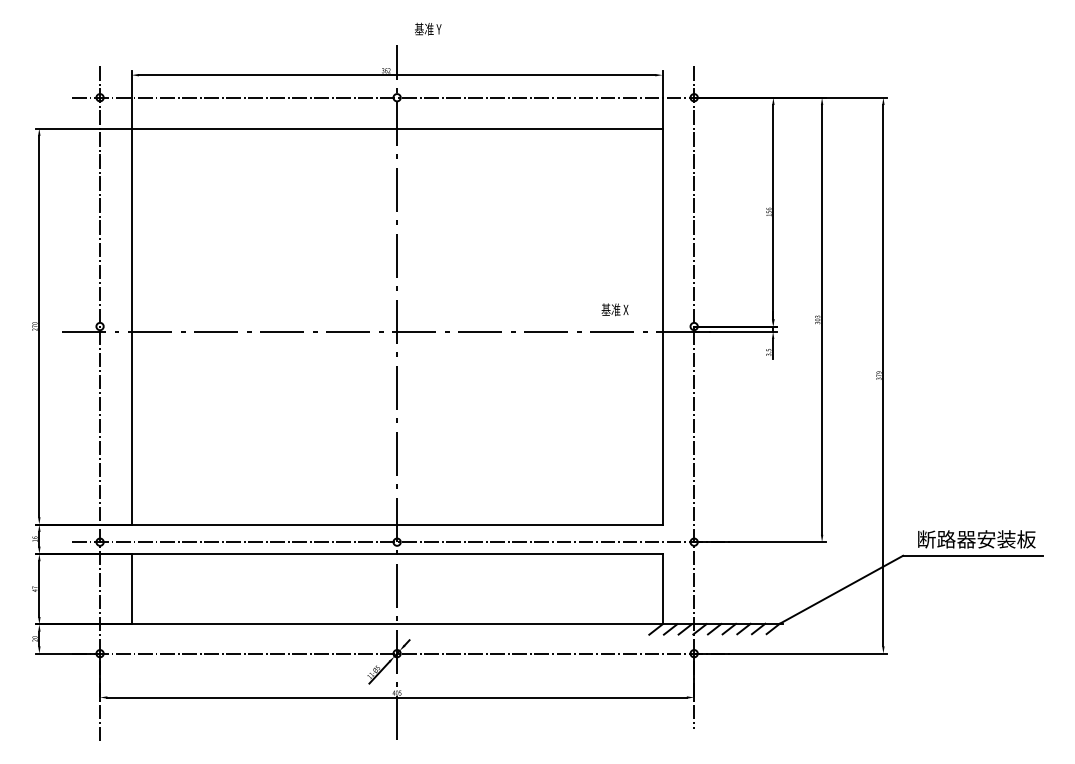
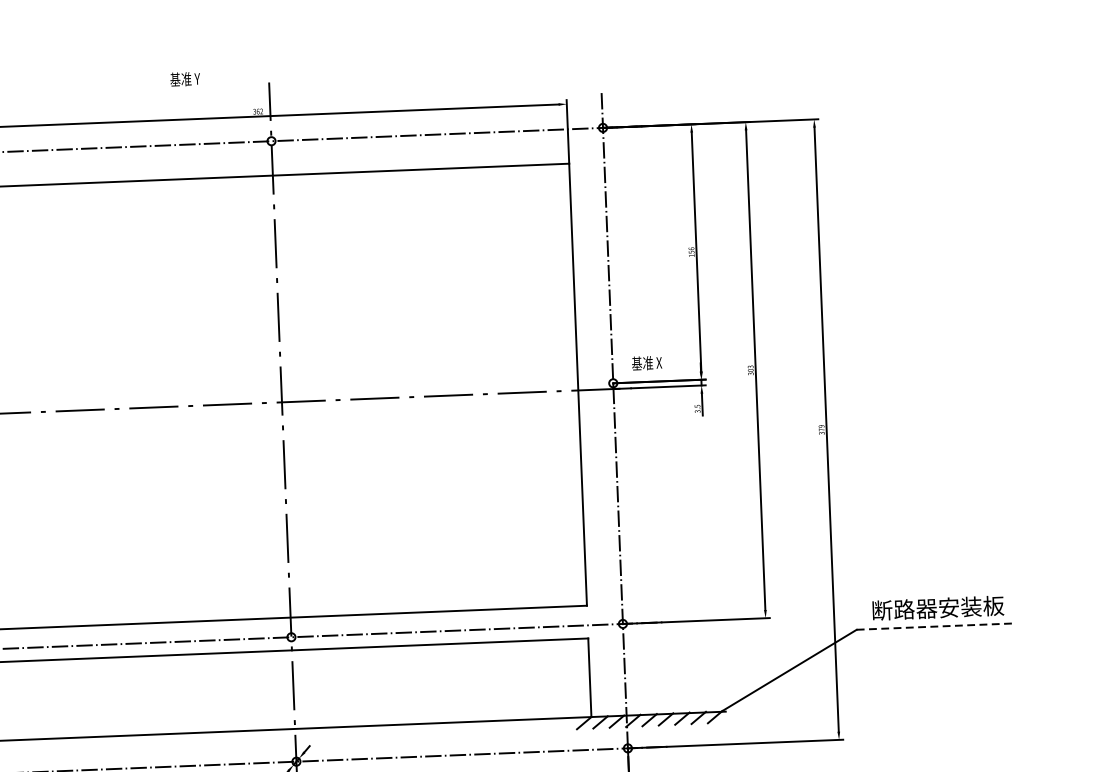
text: (428, 28) -> (185, 78), moved
text: (614, 309) -> (646, 362), moved
line: (972, 555) -> (934, 626), solid -> dashed

